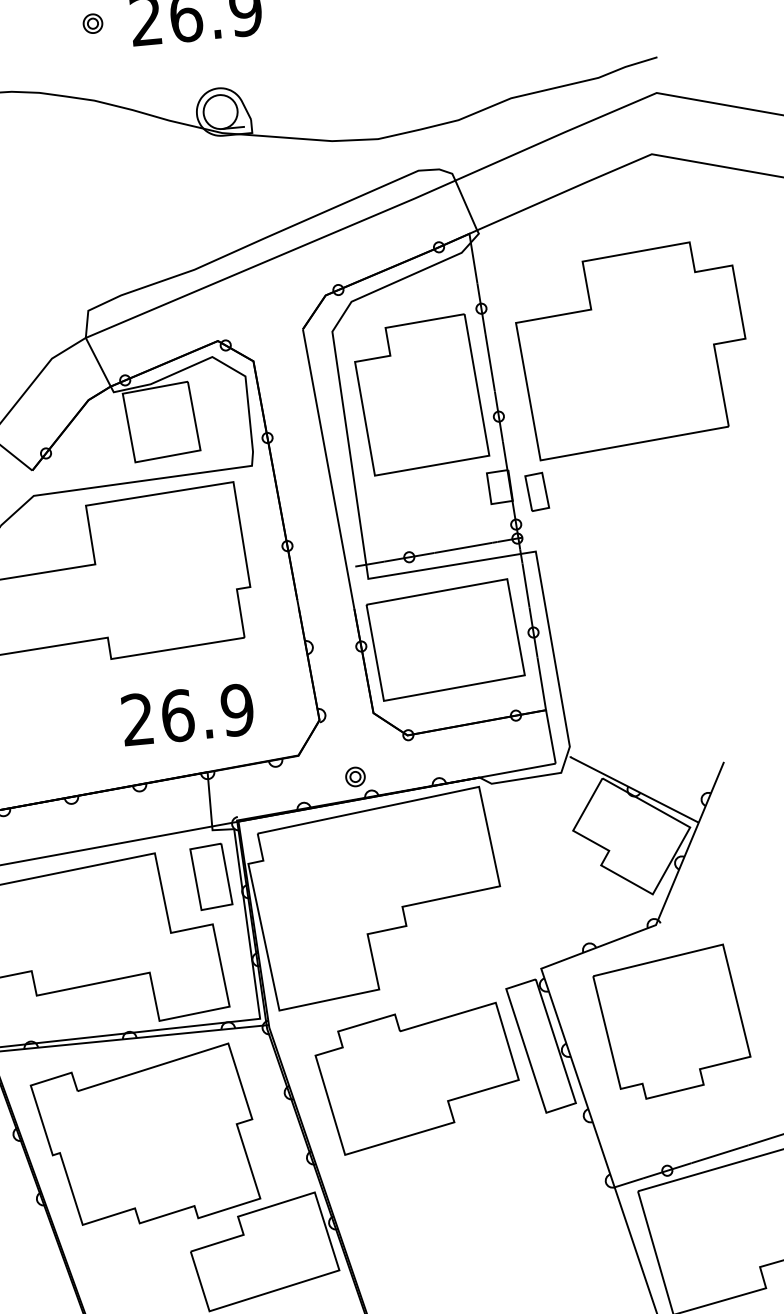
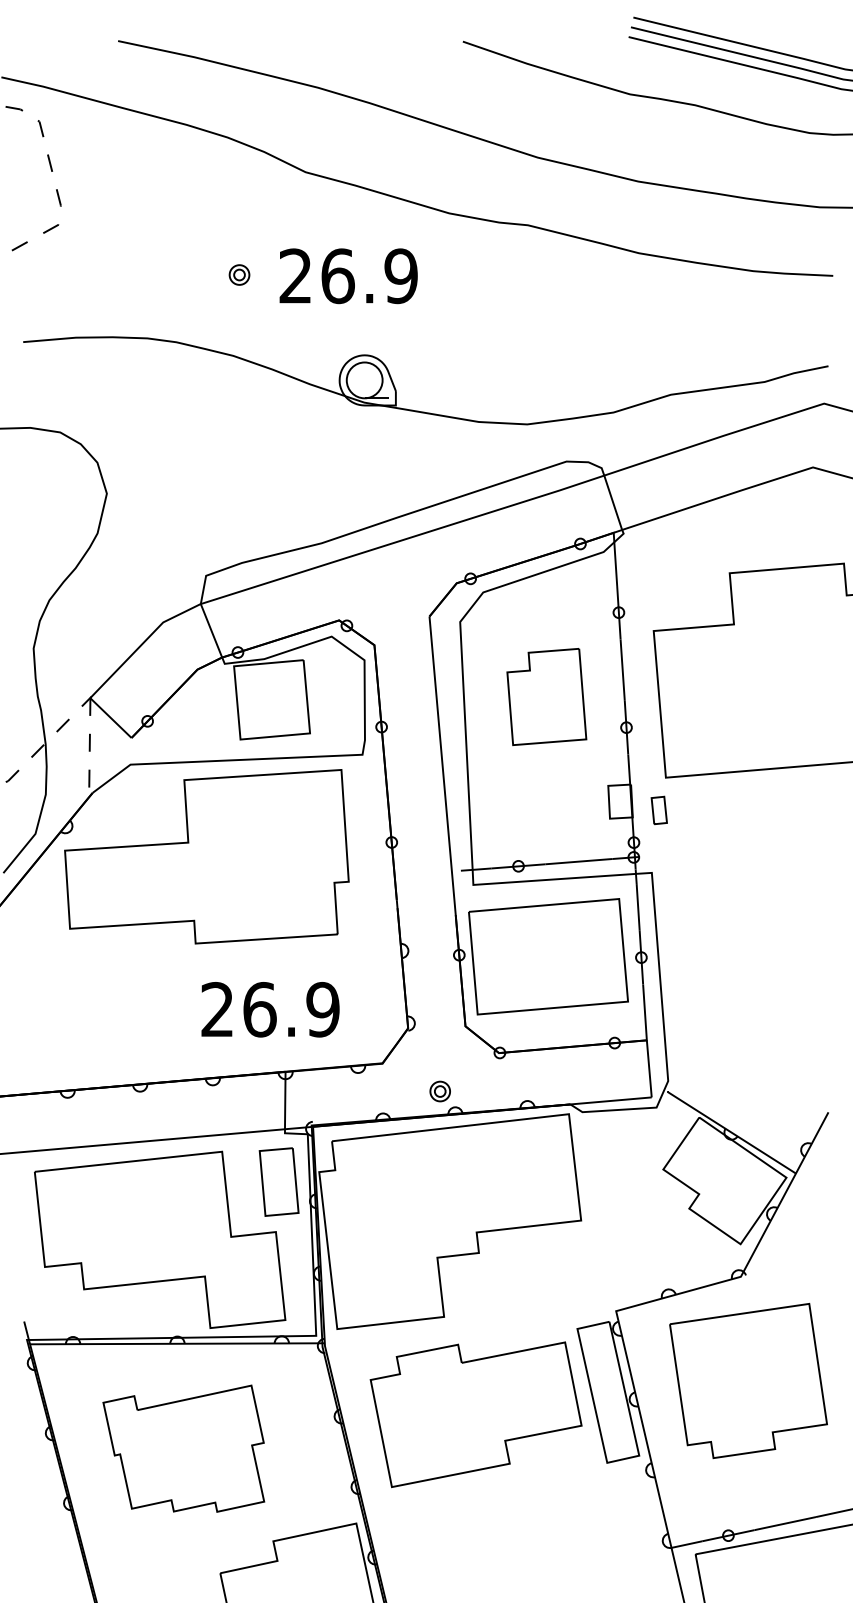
part: (420, 394) -> (546, 696), size x0.6
part: (537, 491) -> (659, 810), size x0.7
part: (144, 1137) -> (183, 1448), size x0.7

